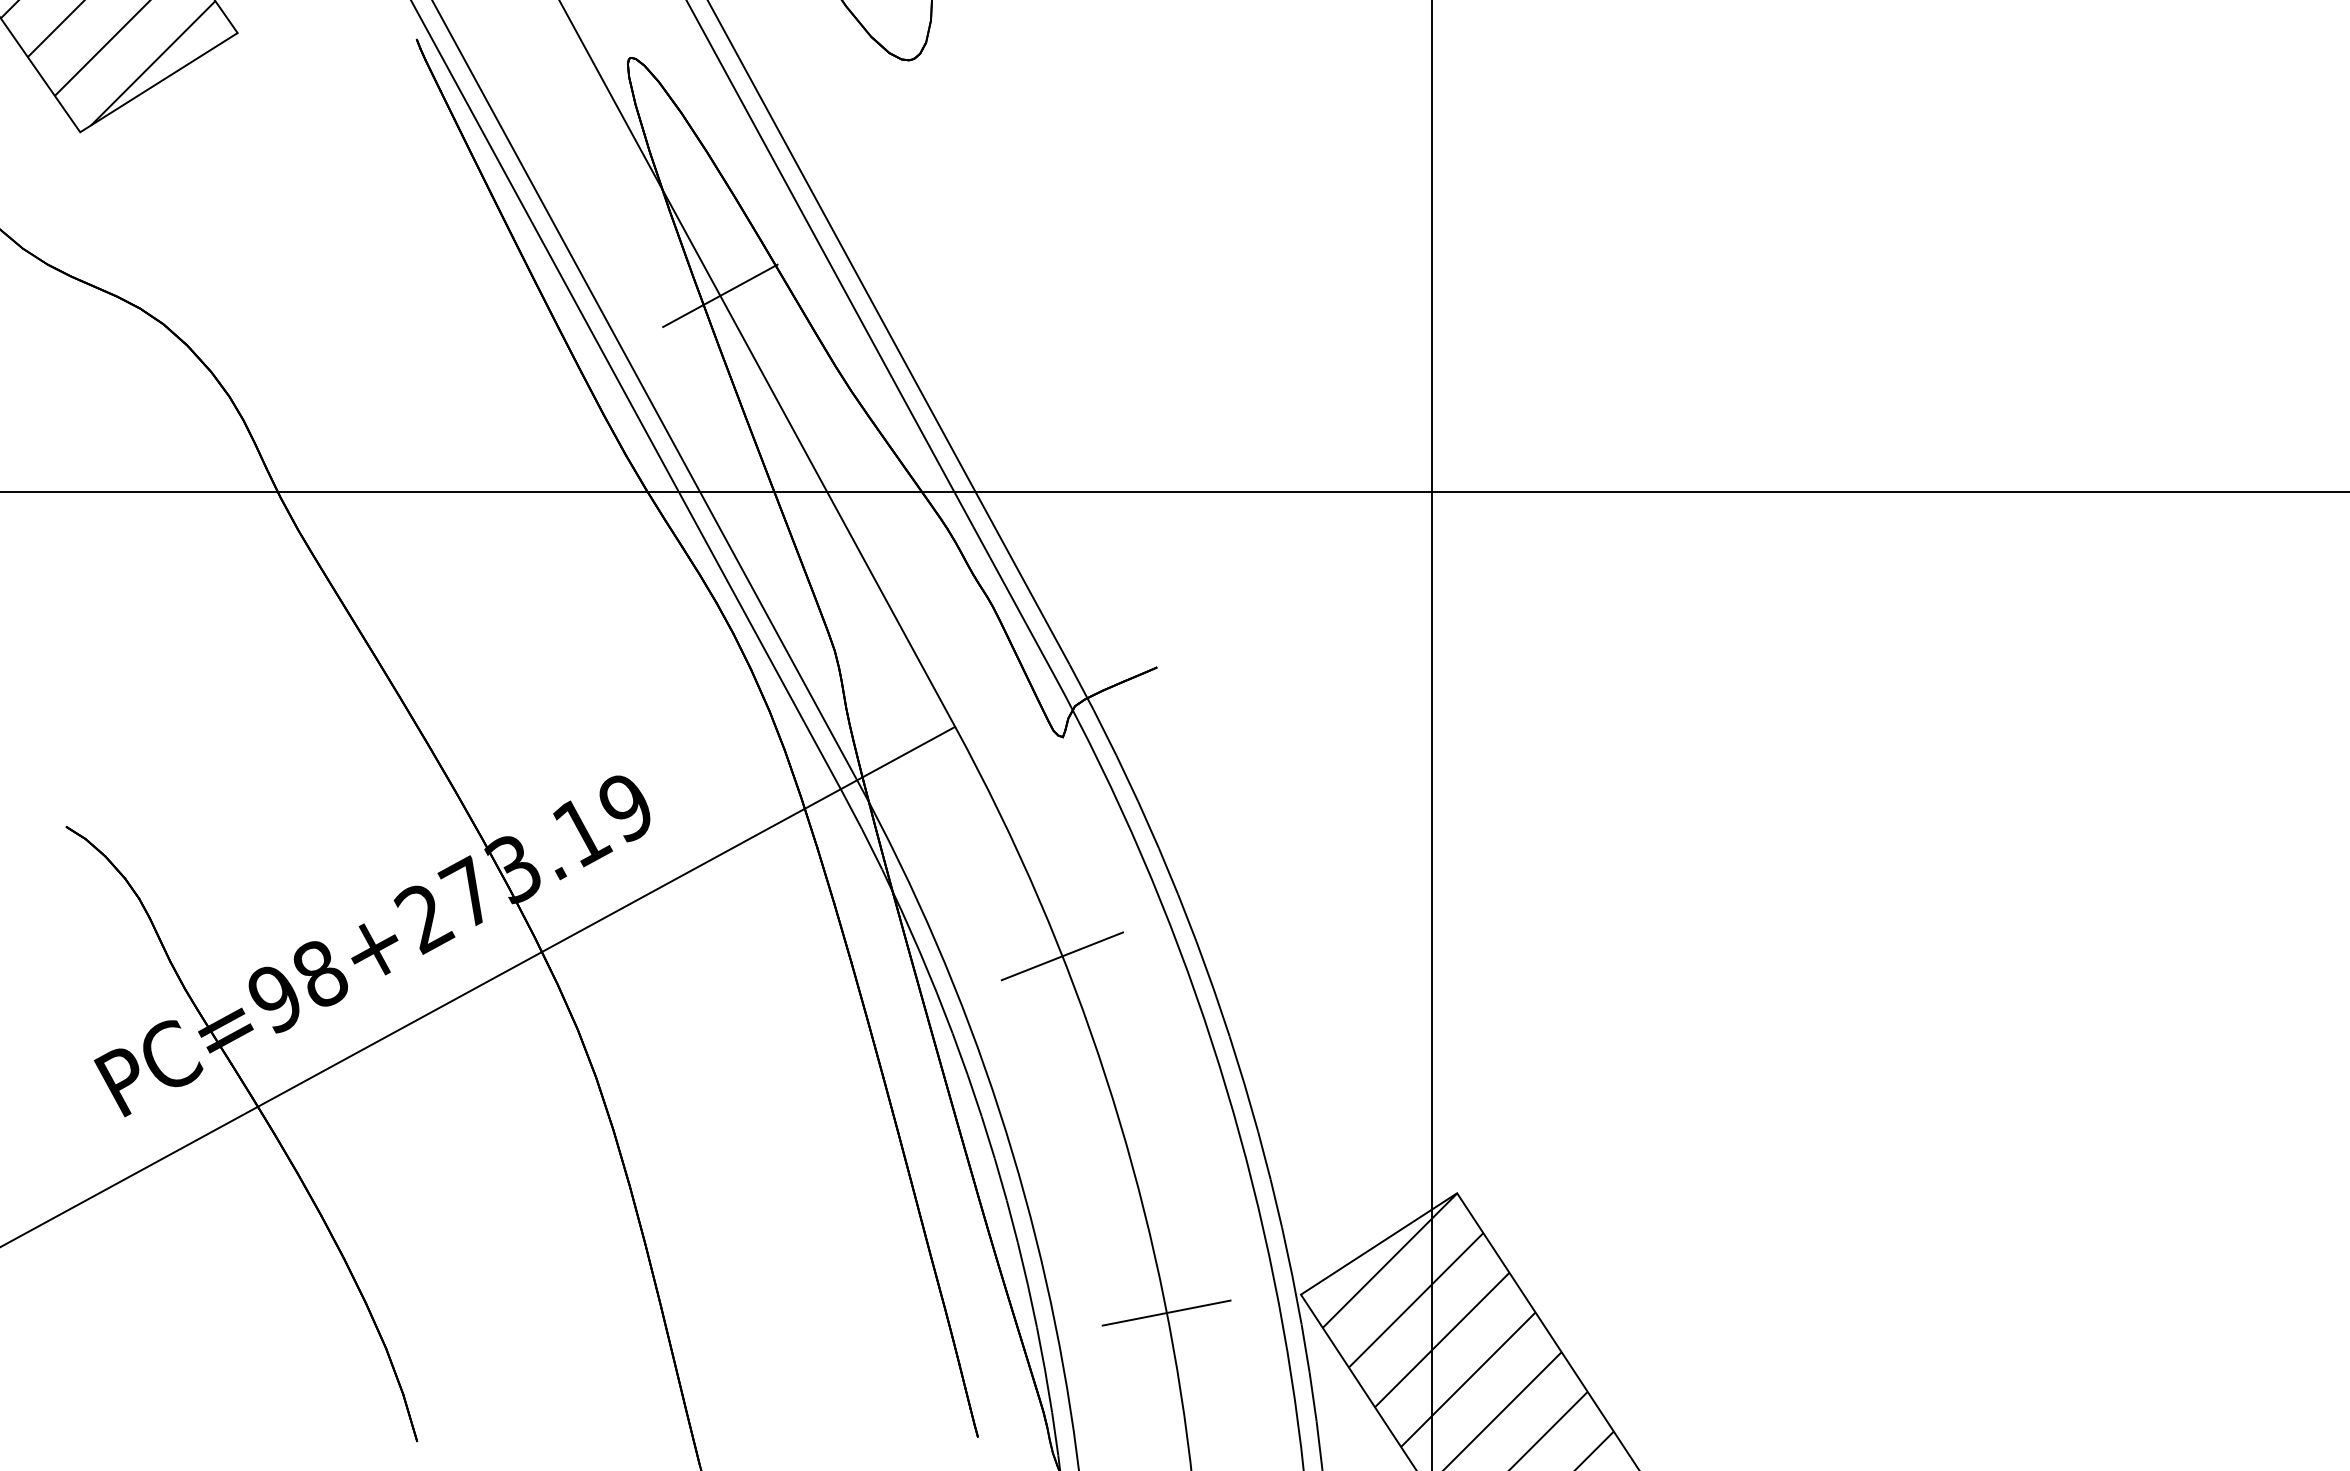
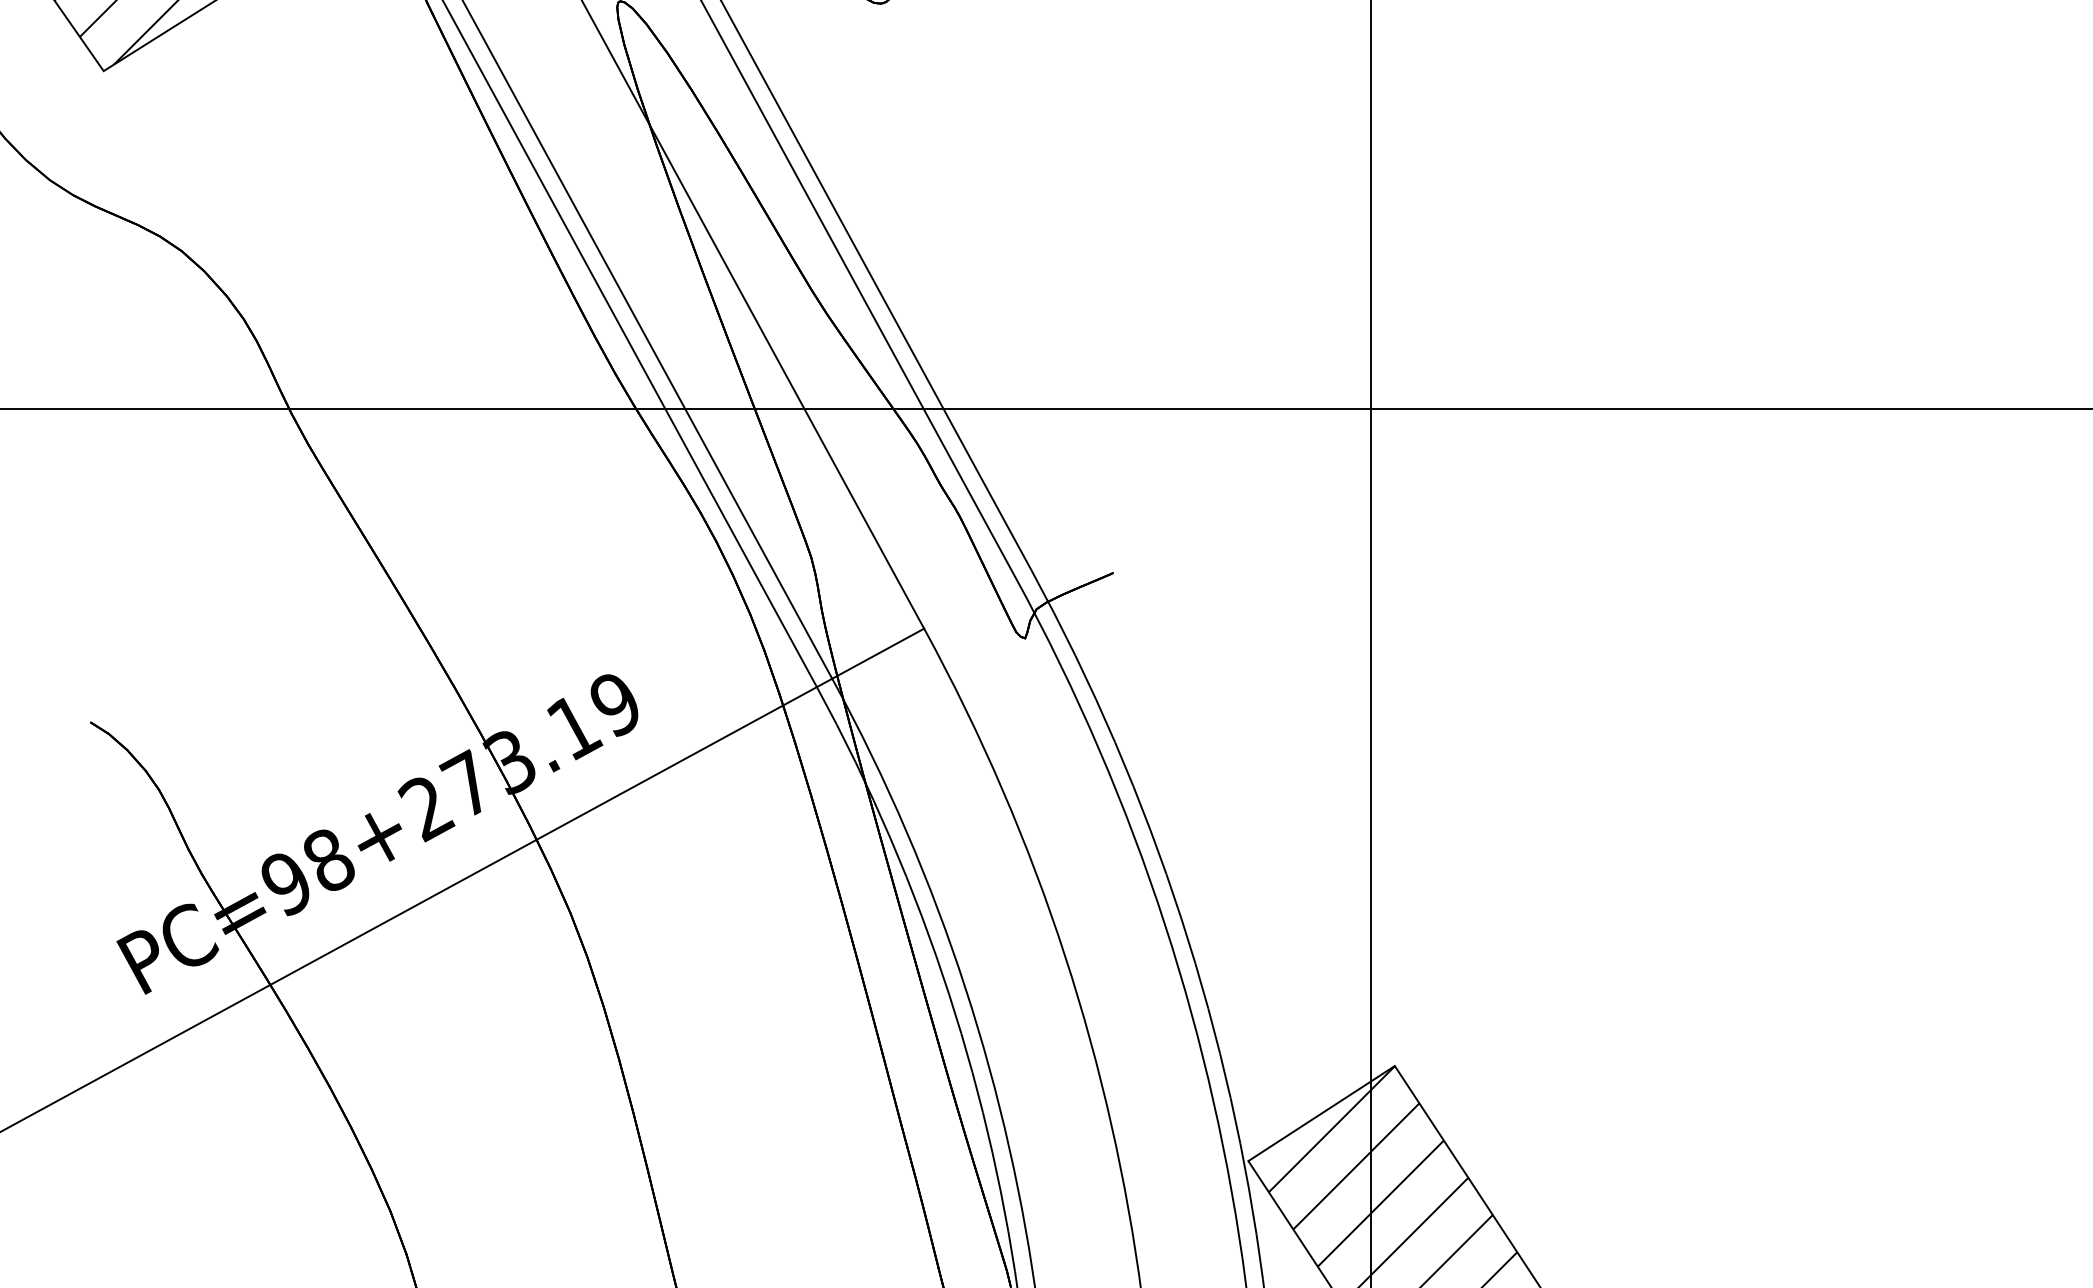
line: (720, 295) -> (704, 224), removed
line: (1062, 956) -> (1024, 843), removed
line: (1166, 1312) -> (1122, 1177), removed

